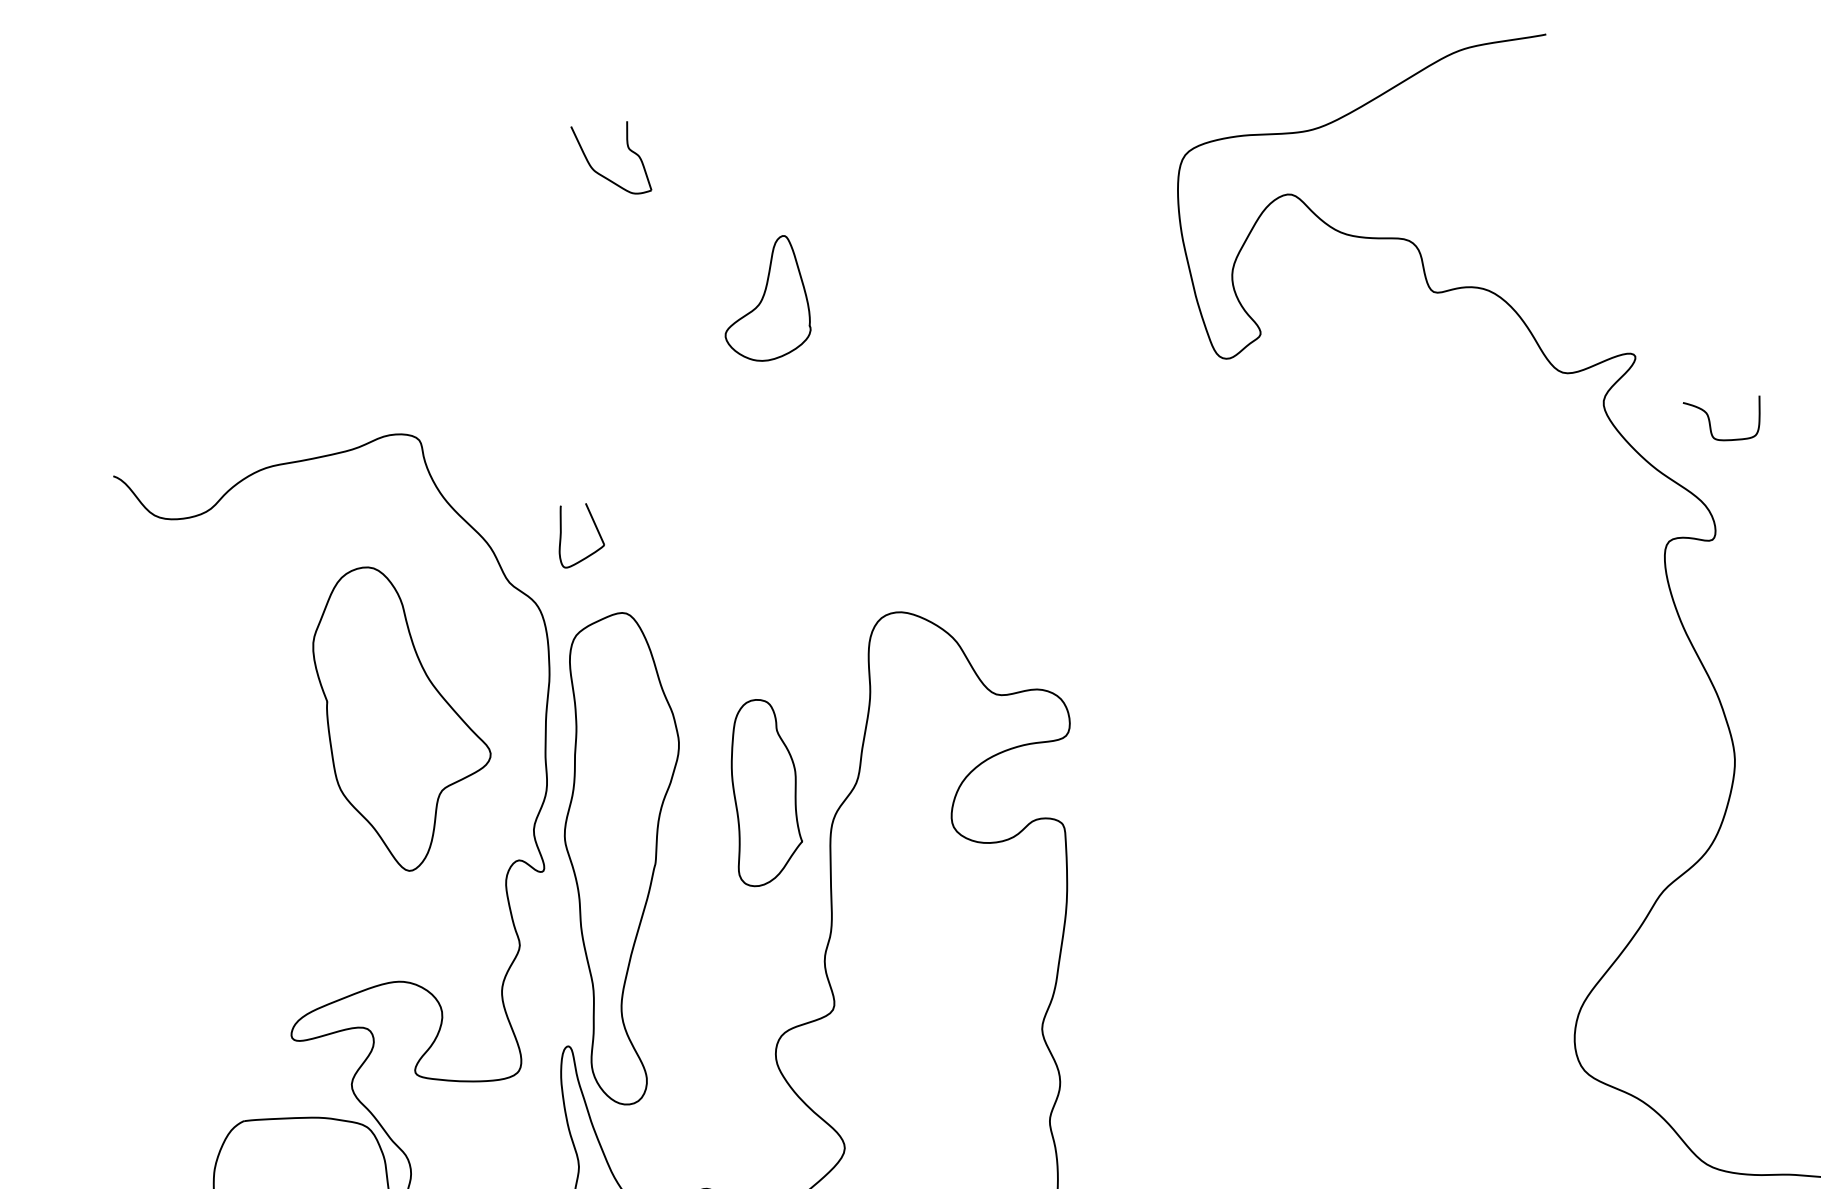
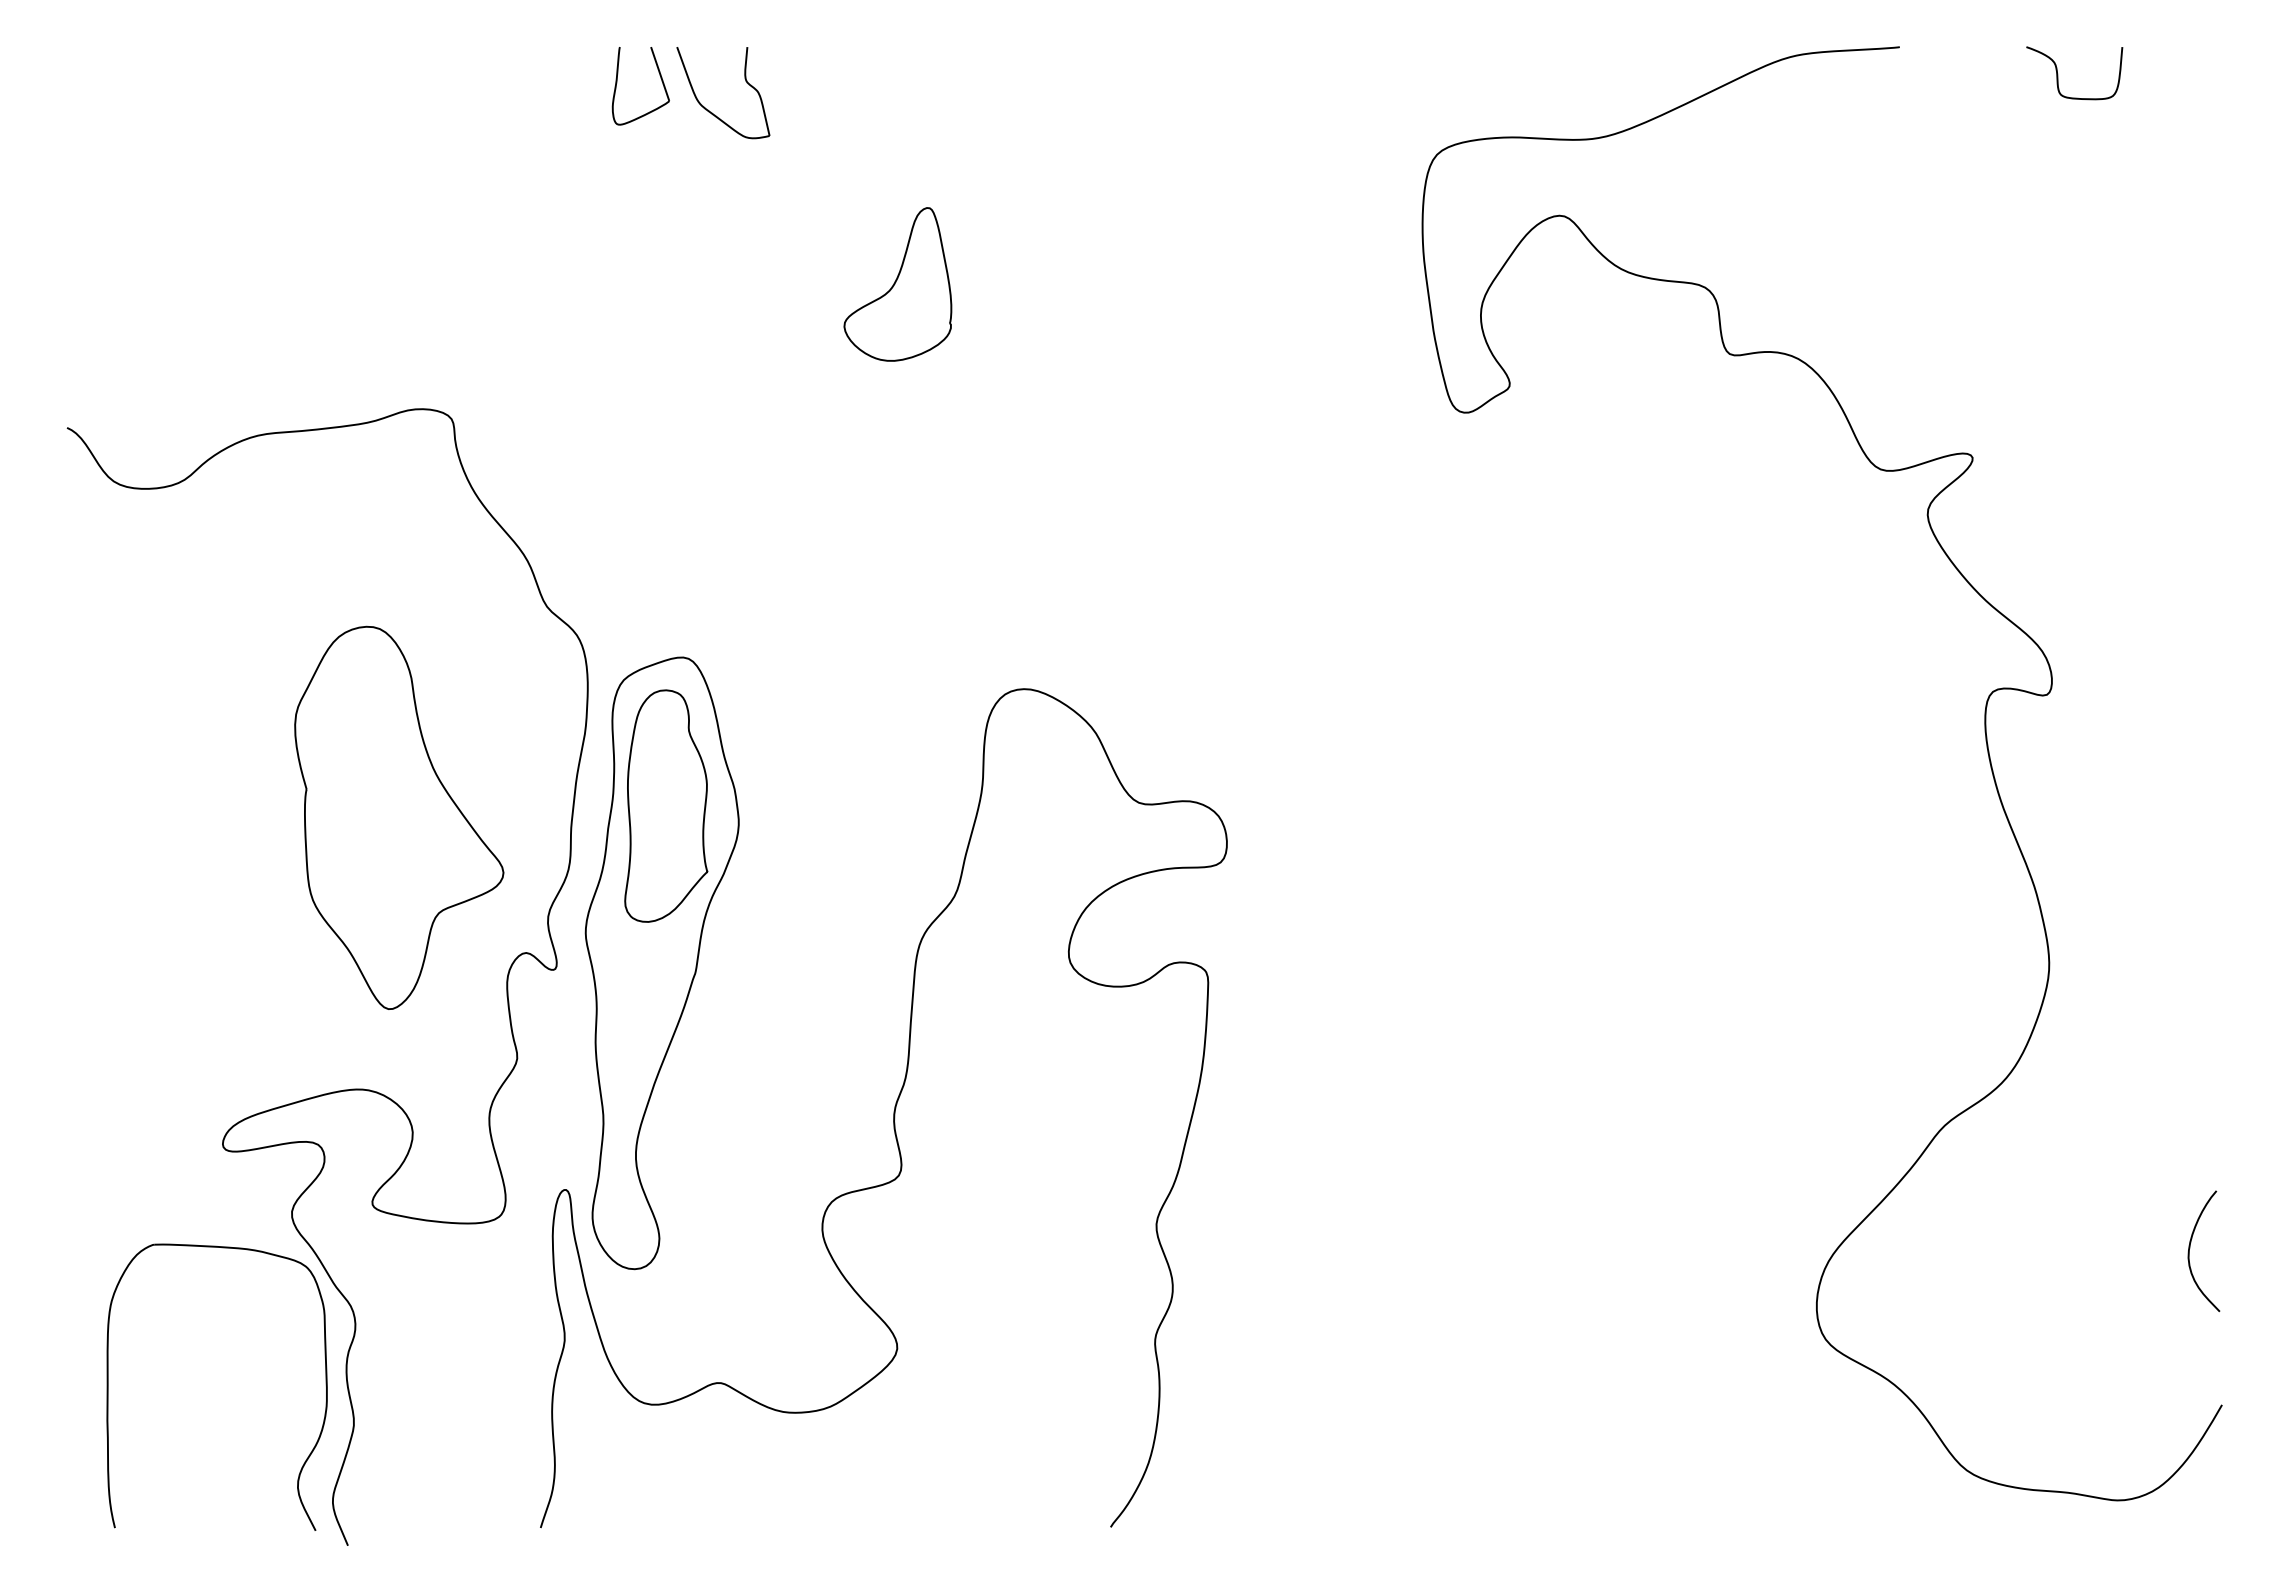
curve: (1710, 422) -> (2058, 74), moved
part: (595, 527) -> (660, 78), moved
part: (403, 717) -> (399, 817), moved
part: (764, 791) -> (666, 805), moved

